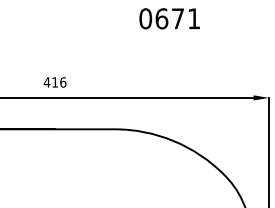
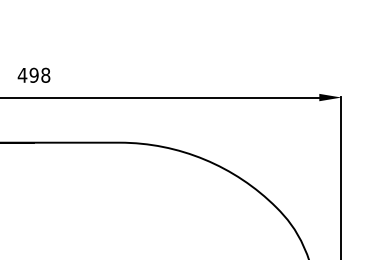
text: (59, 82) -> (40, 75), 416 -> 498

